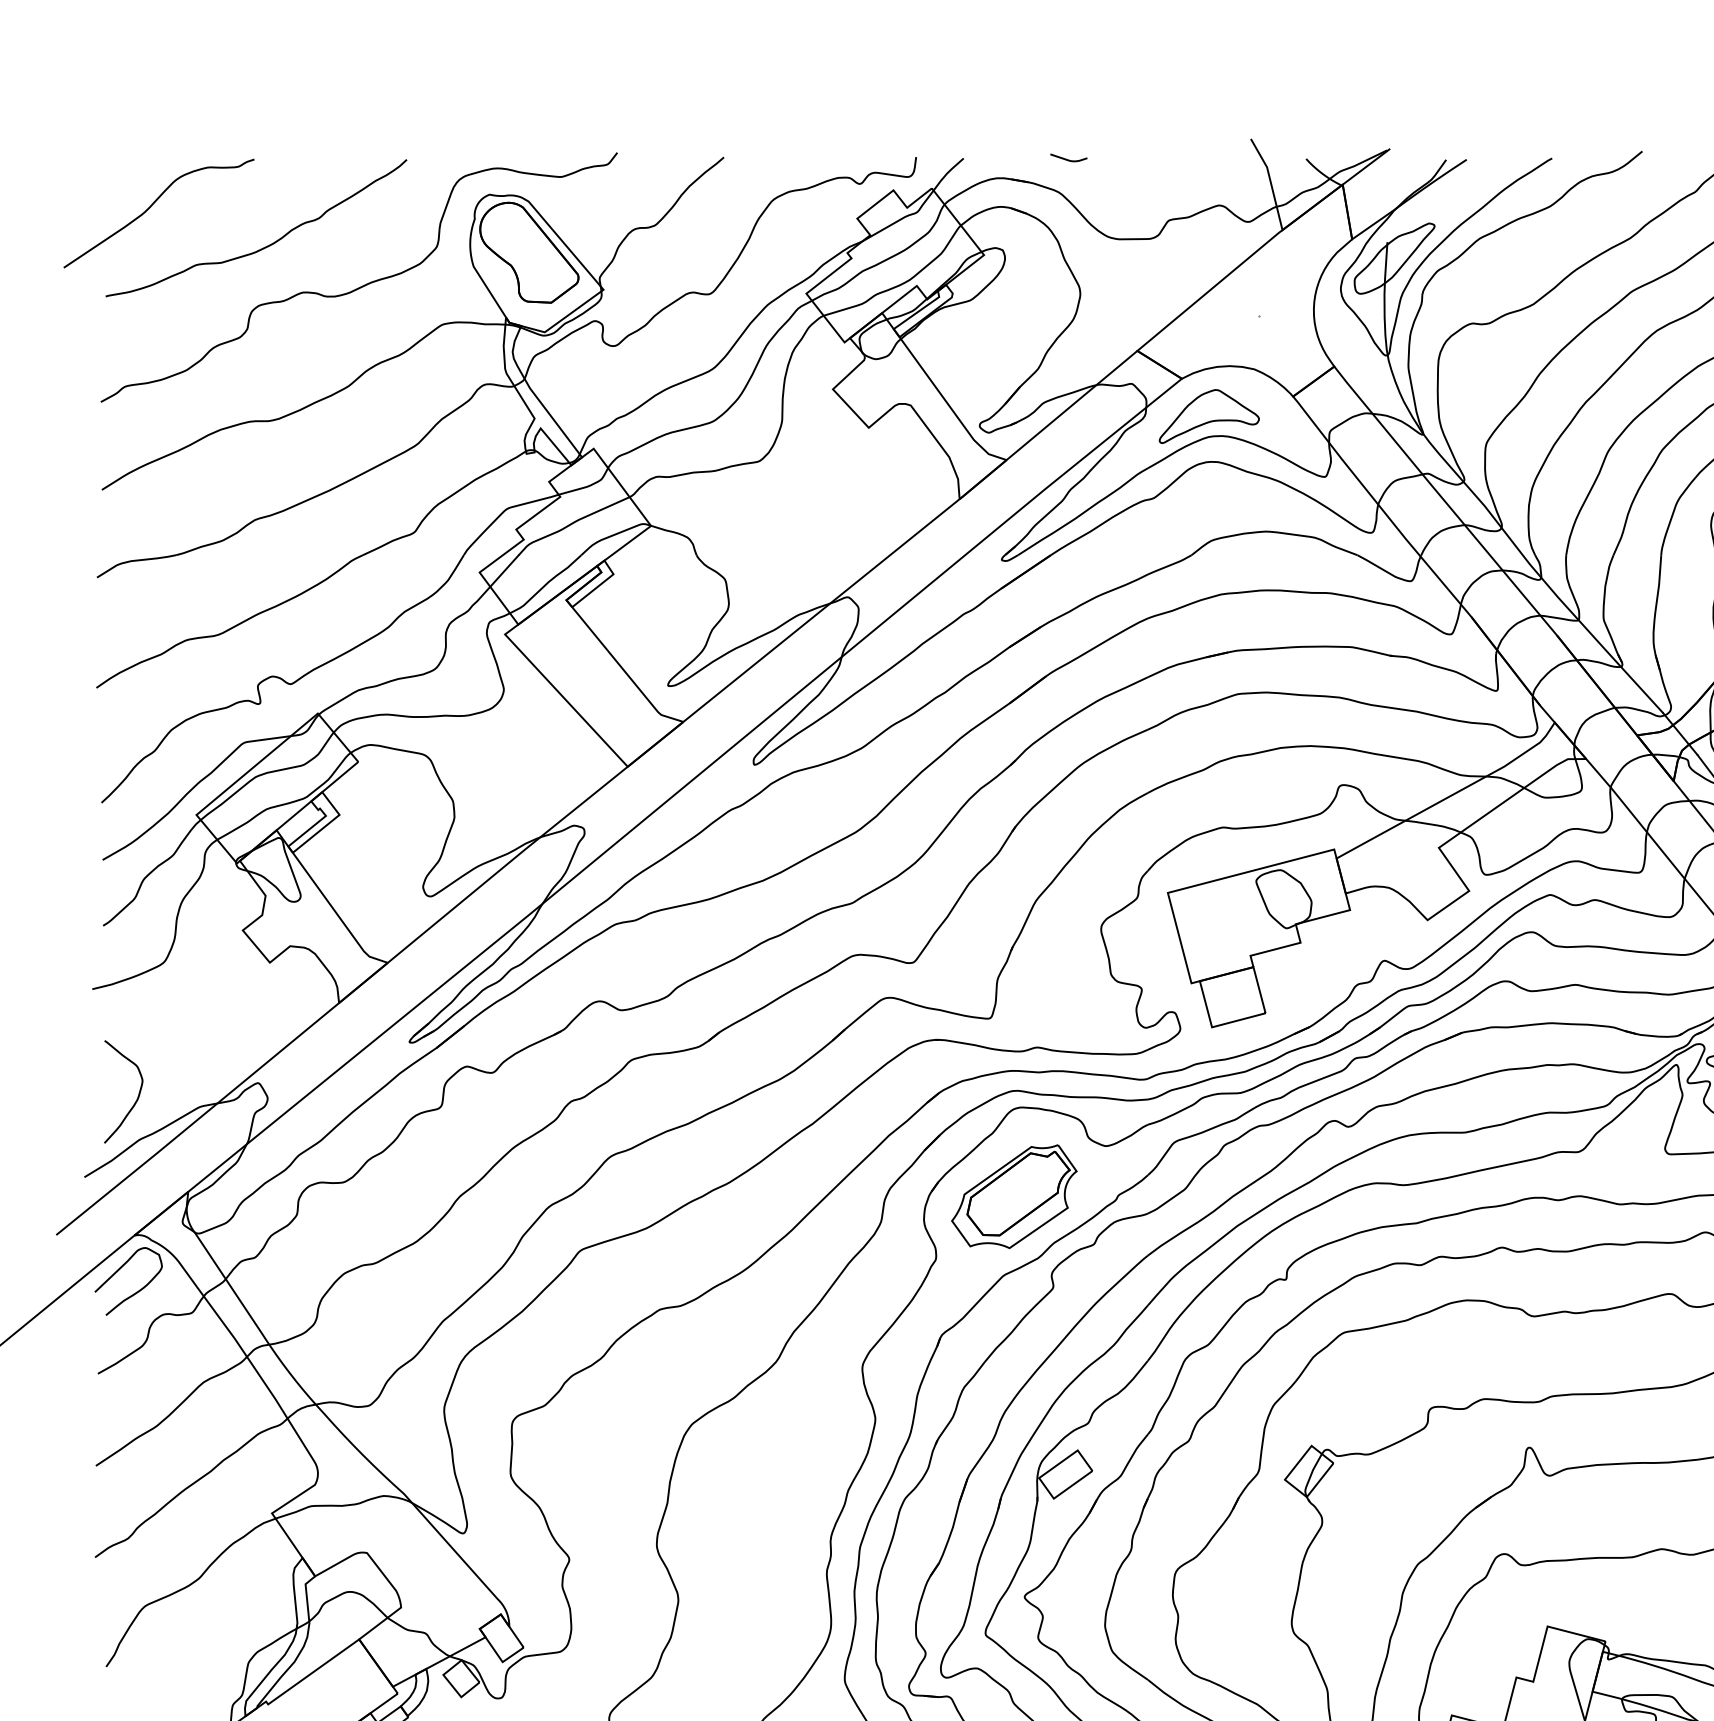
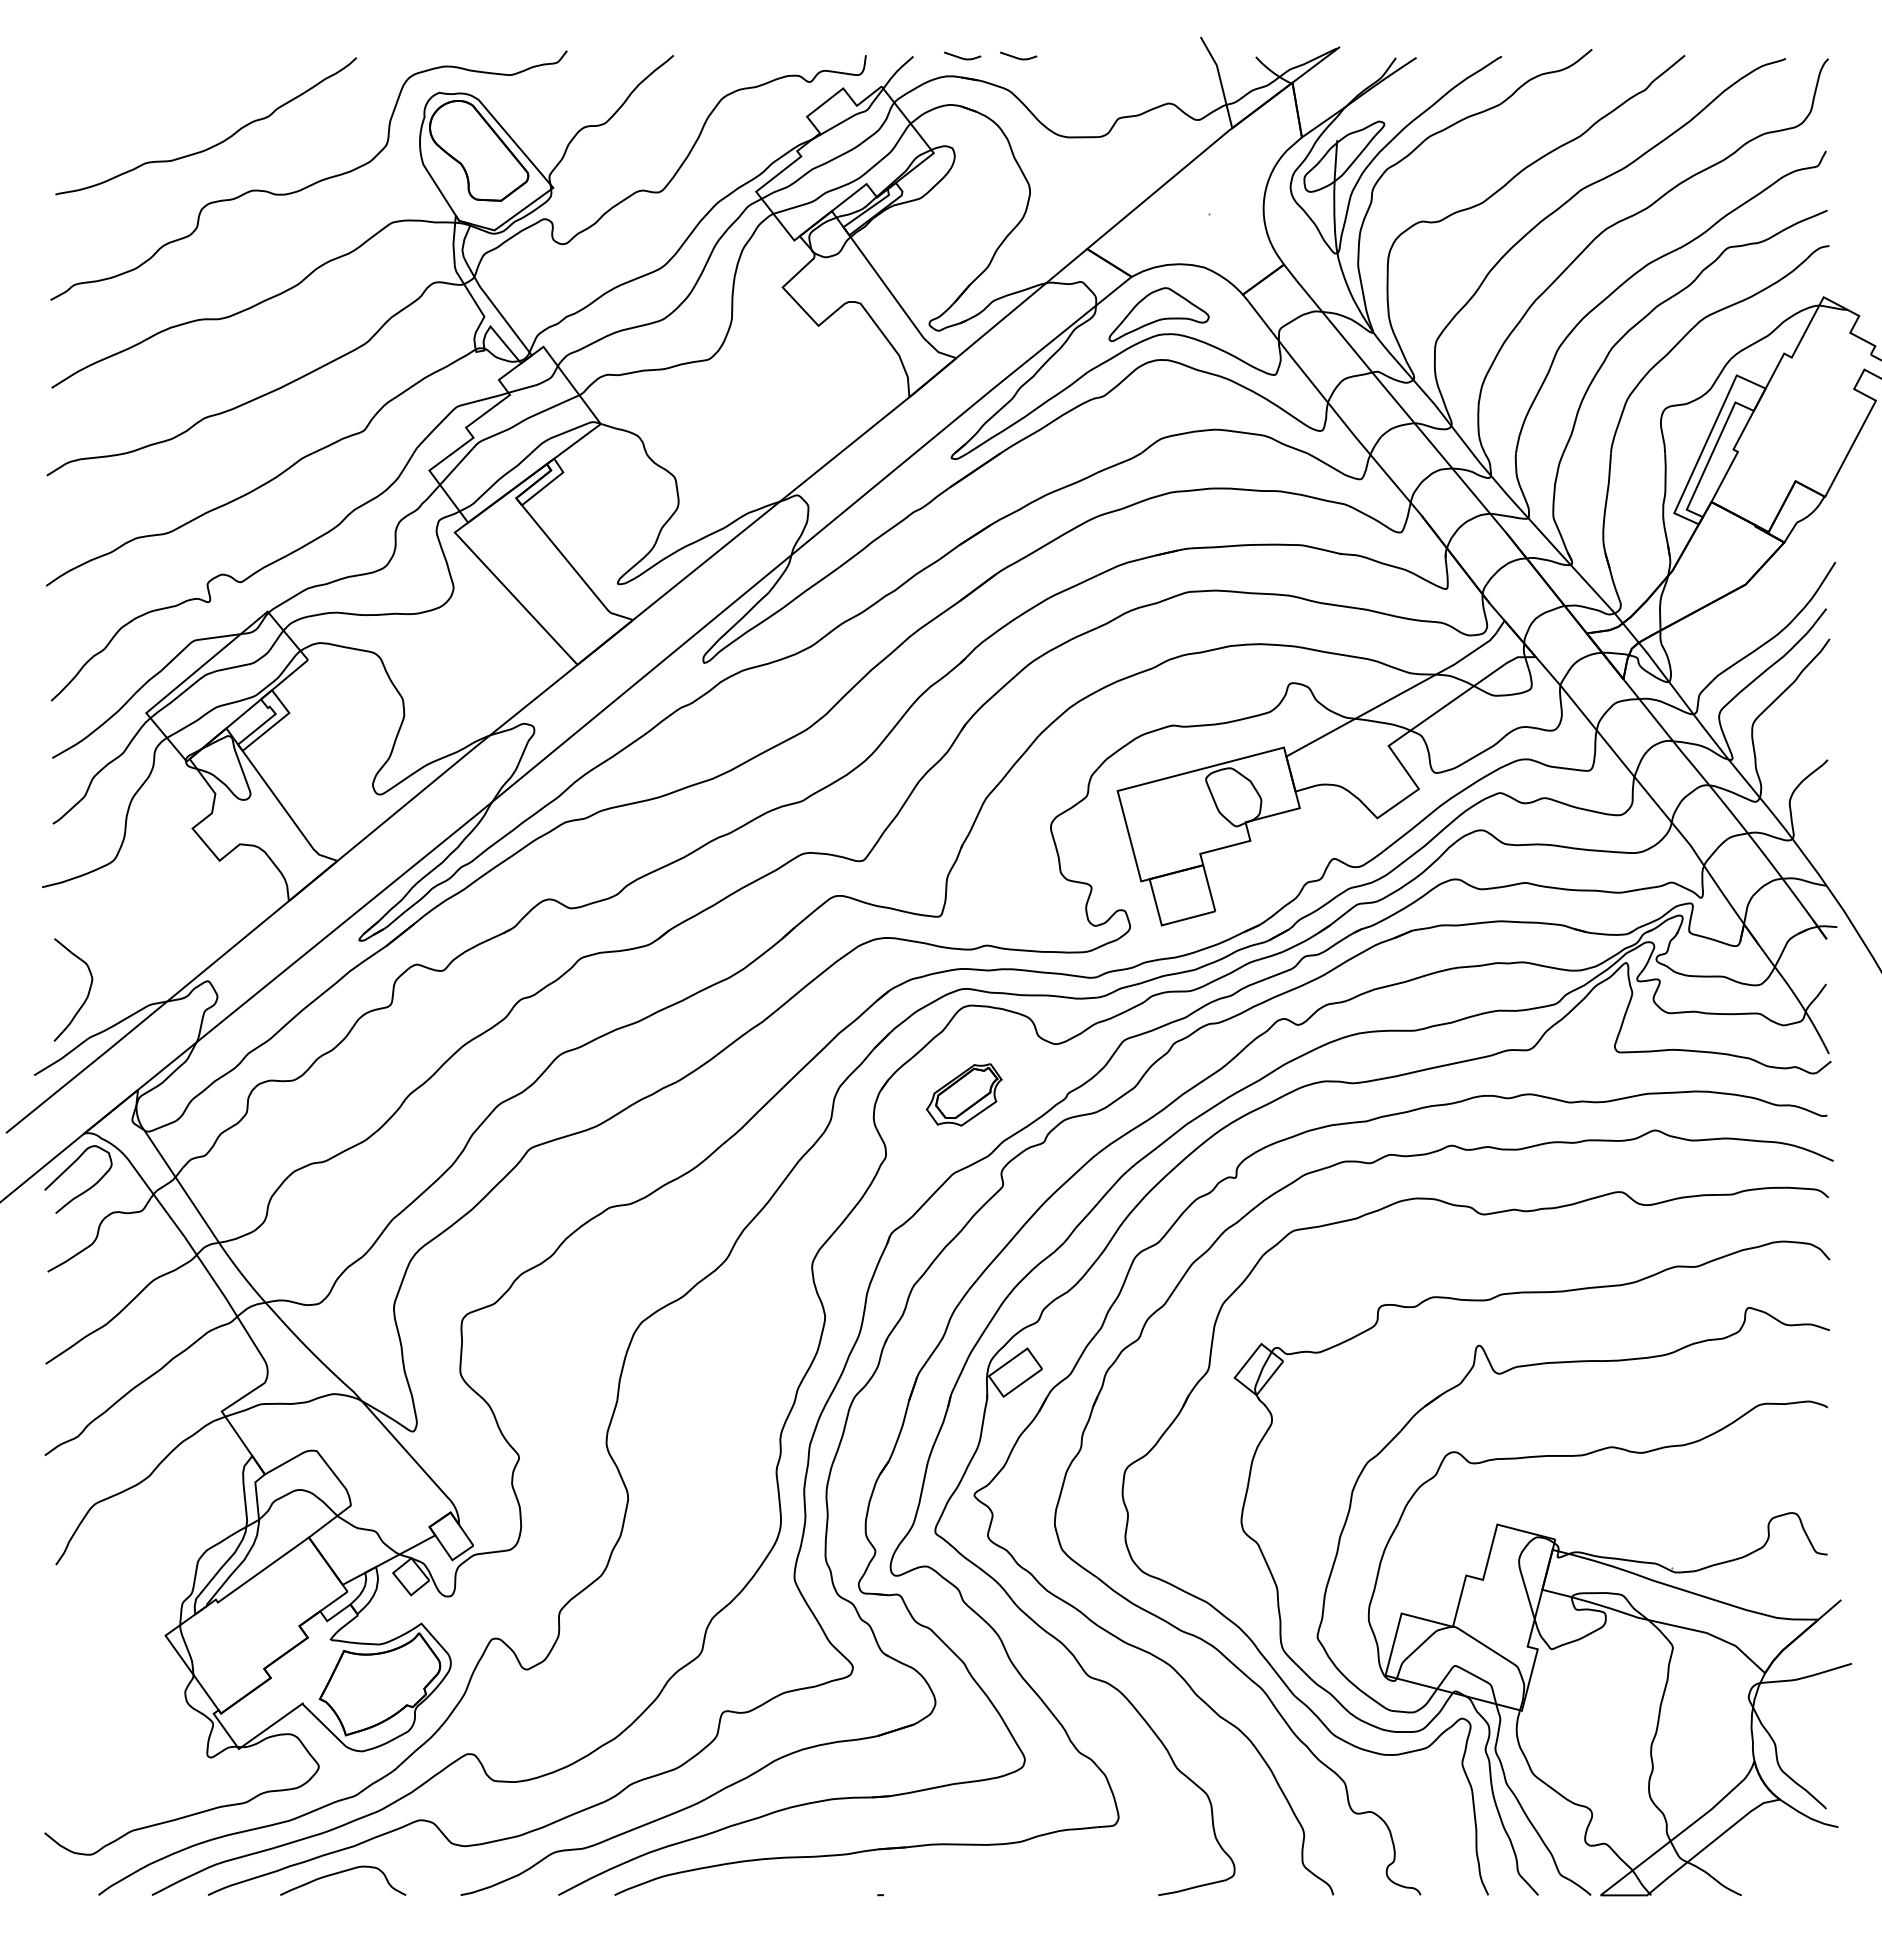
curve: (1012, 159) -> (962, 57), added
curve: (151, 206) -> (101, 104), removed
part: (1014, 1196) -> (964, 1094), size x0.6

